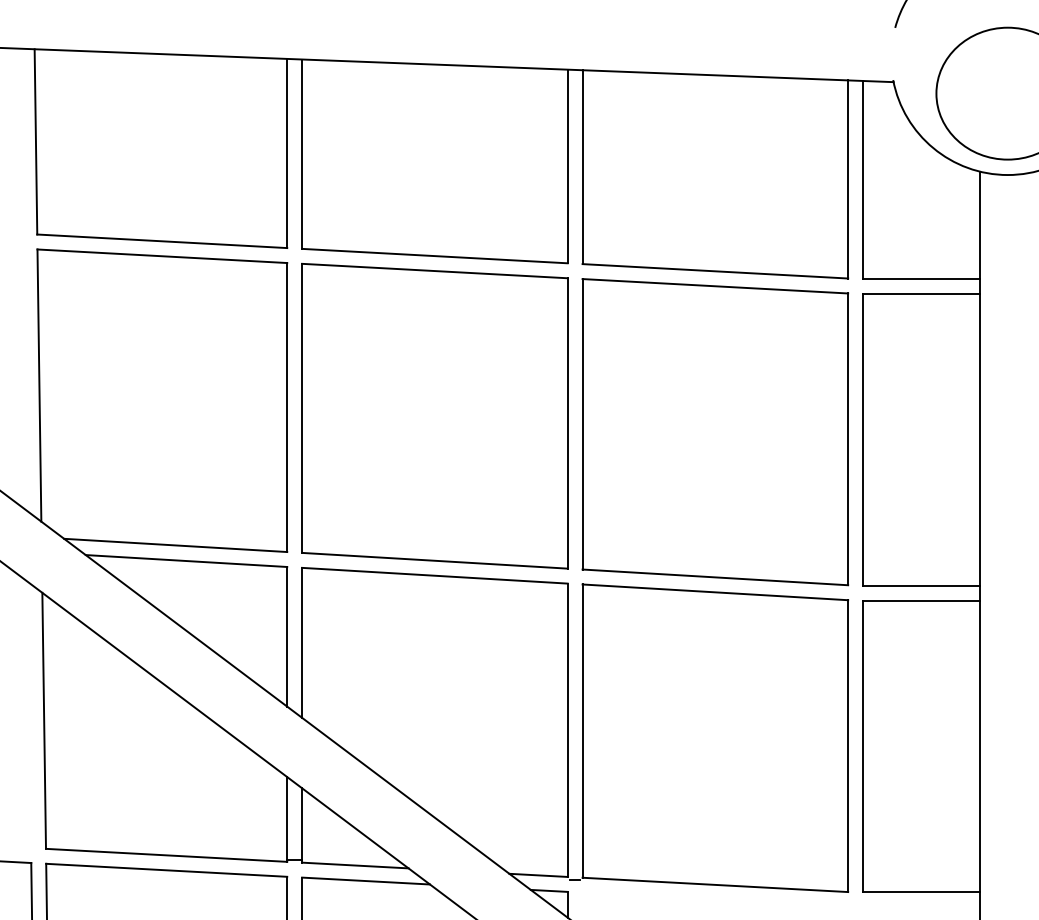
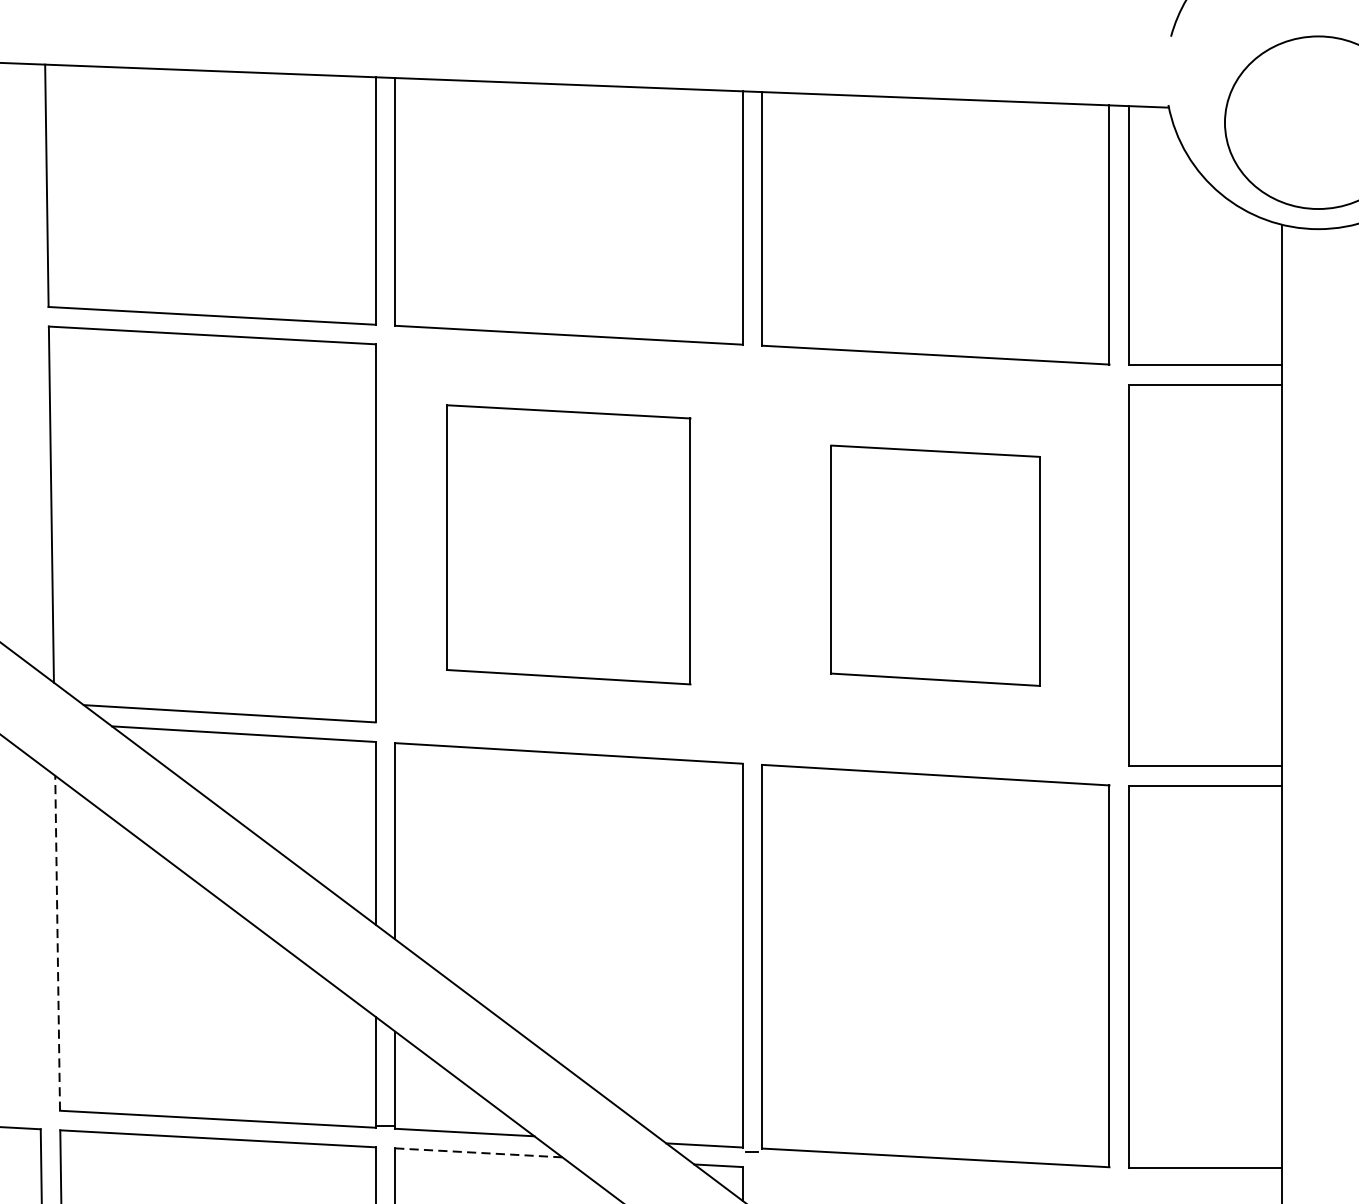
part: (434, 416) -> (568, 545), size x0.7
part: (714, 432) -> (934, 566), size x0.6
line: (44, 720) -> (58, 942), solid -> dashed
line: (365, 881) -> (478, 1153), solid -> dashed

